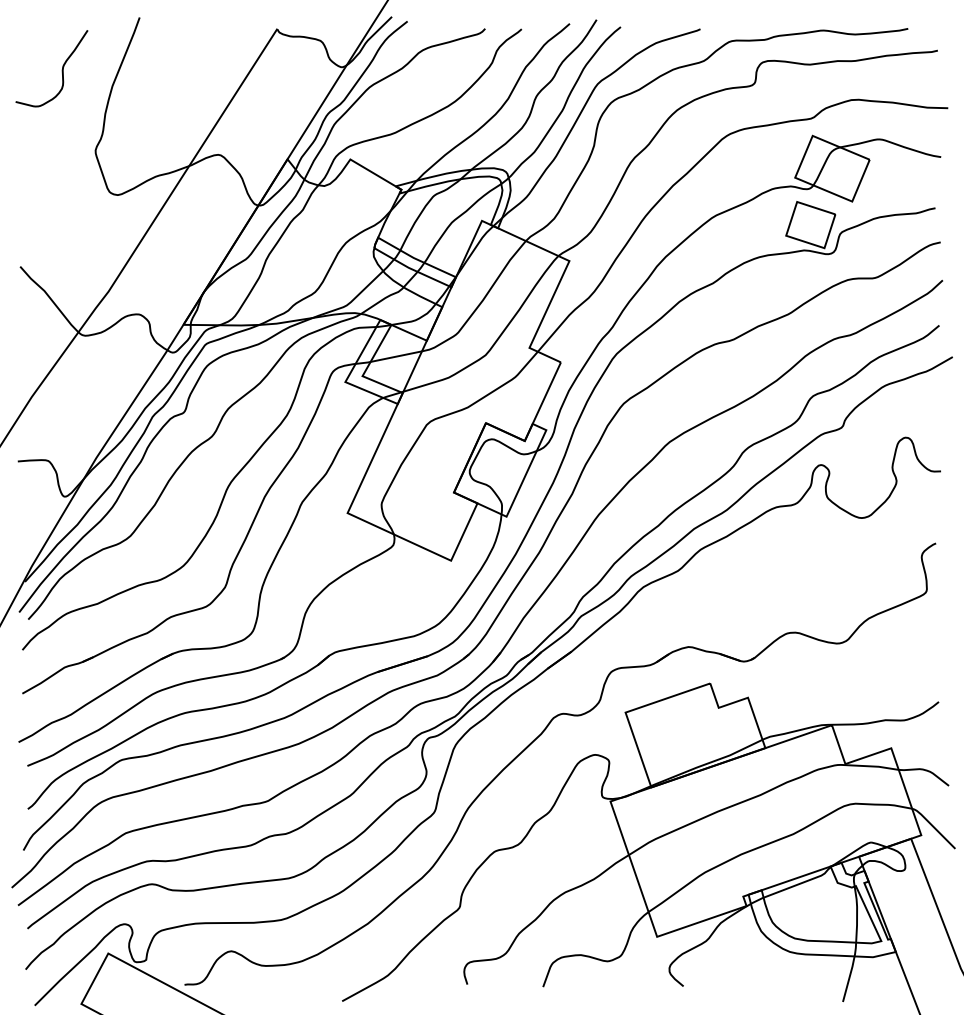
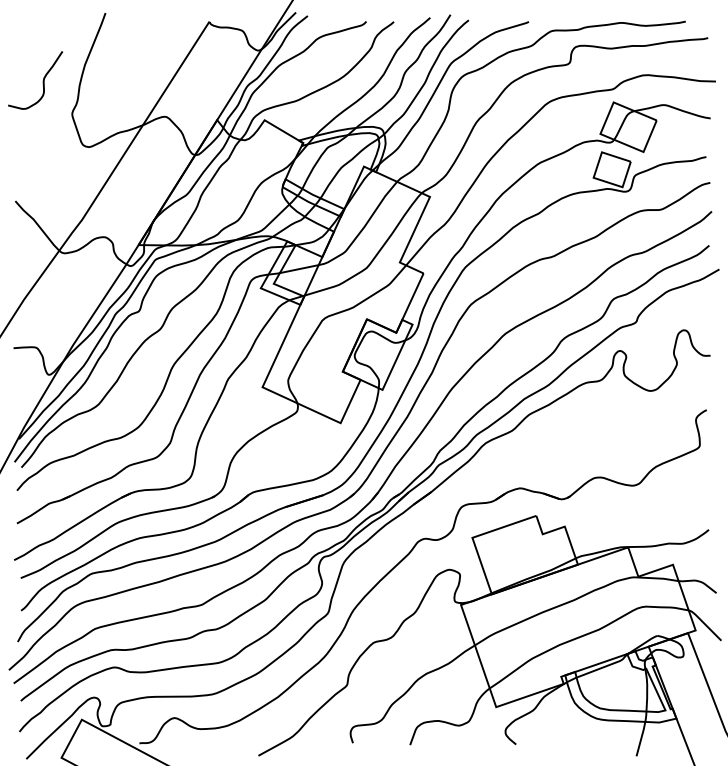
curve: (61, 69) -> (42, 80), moved

